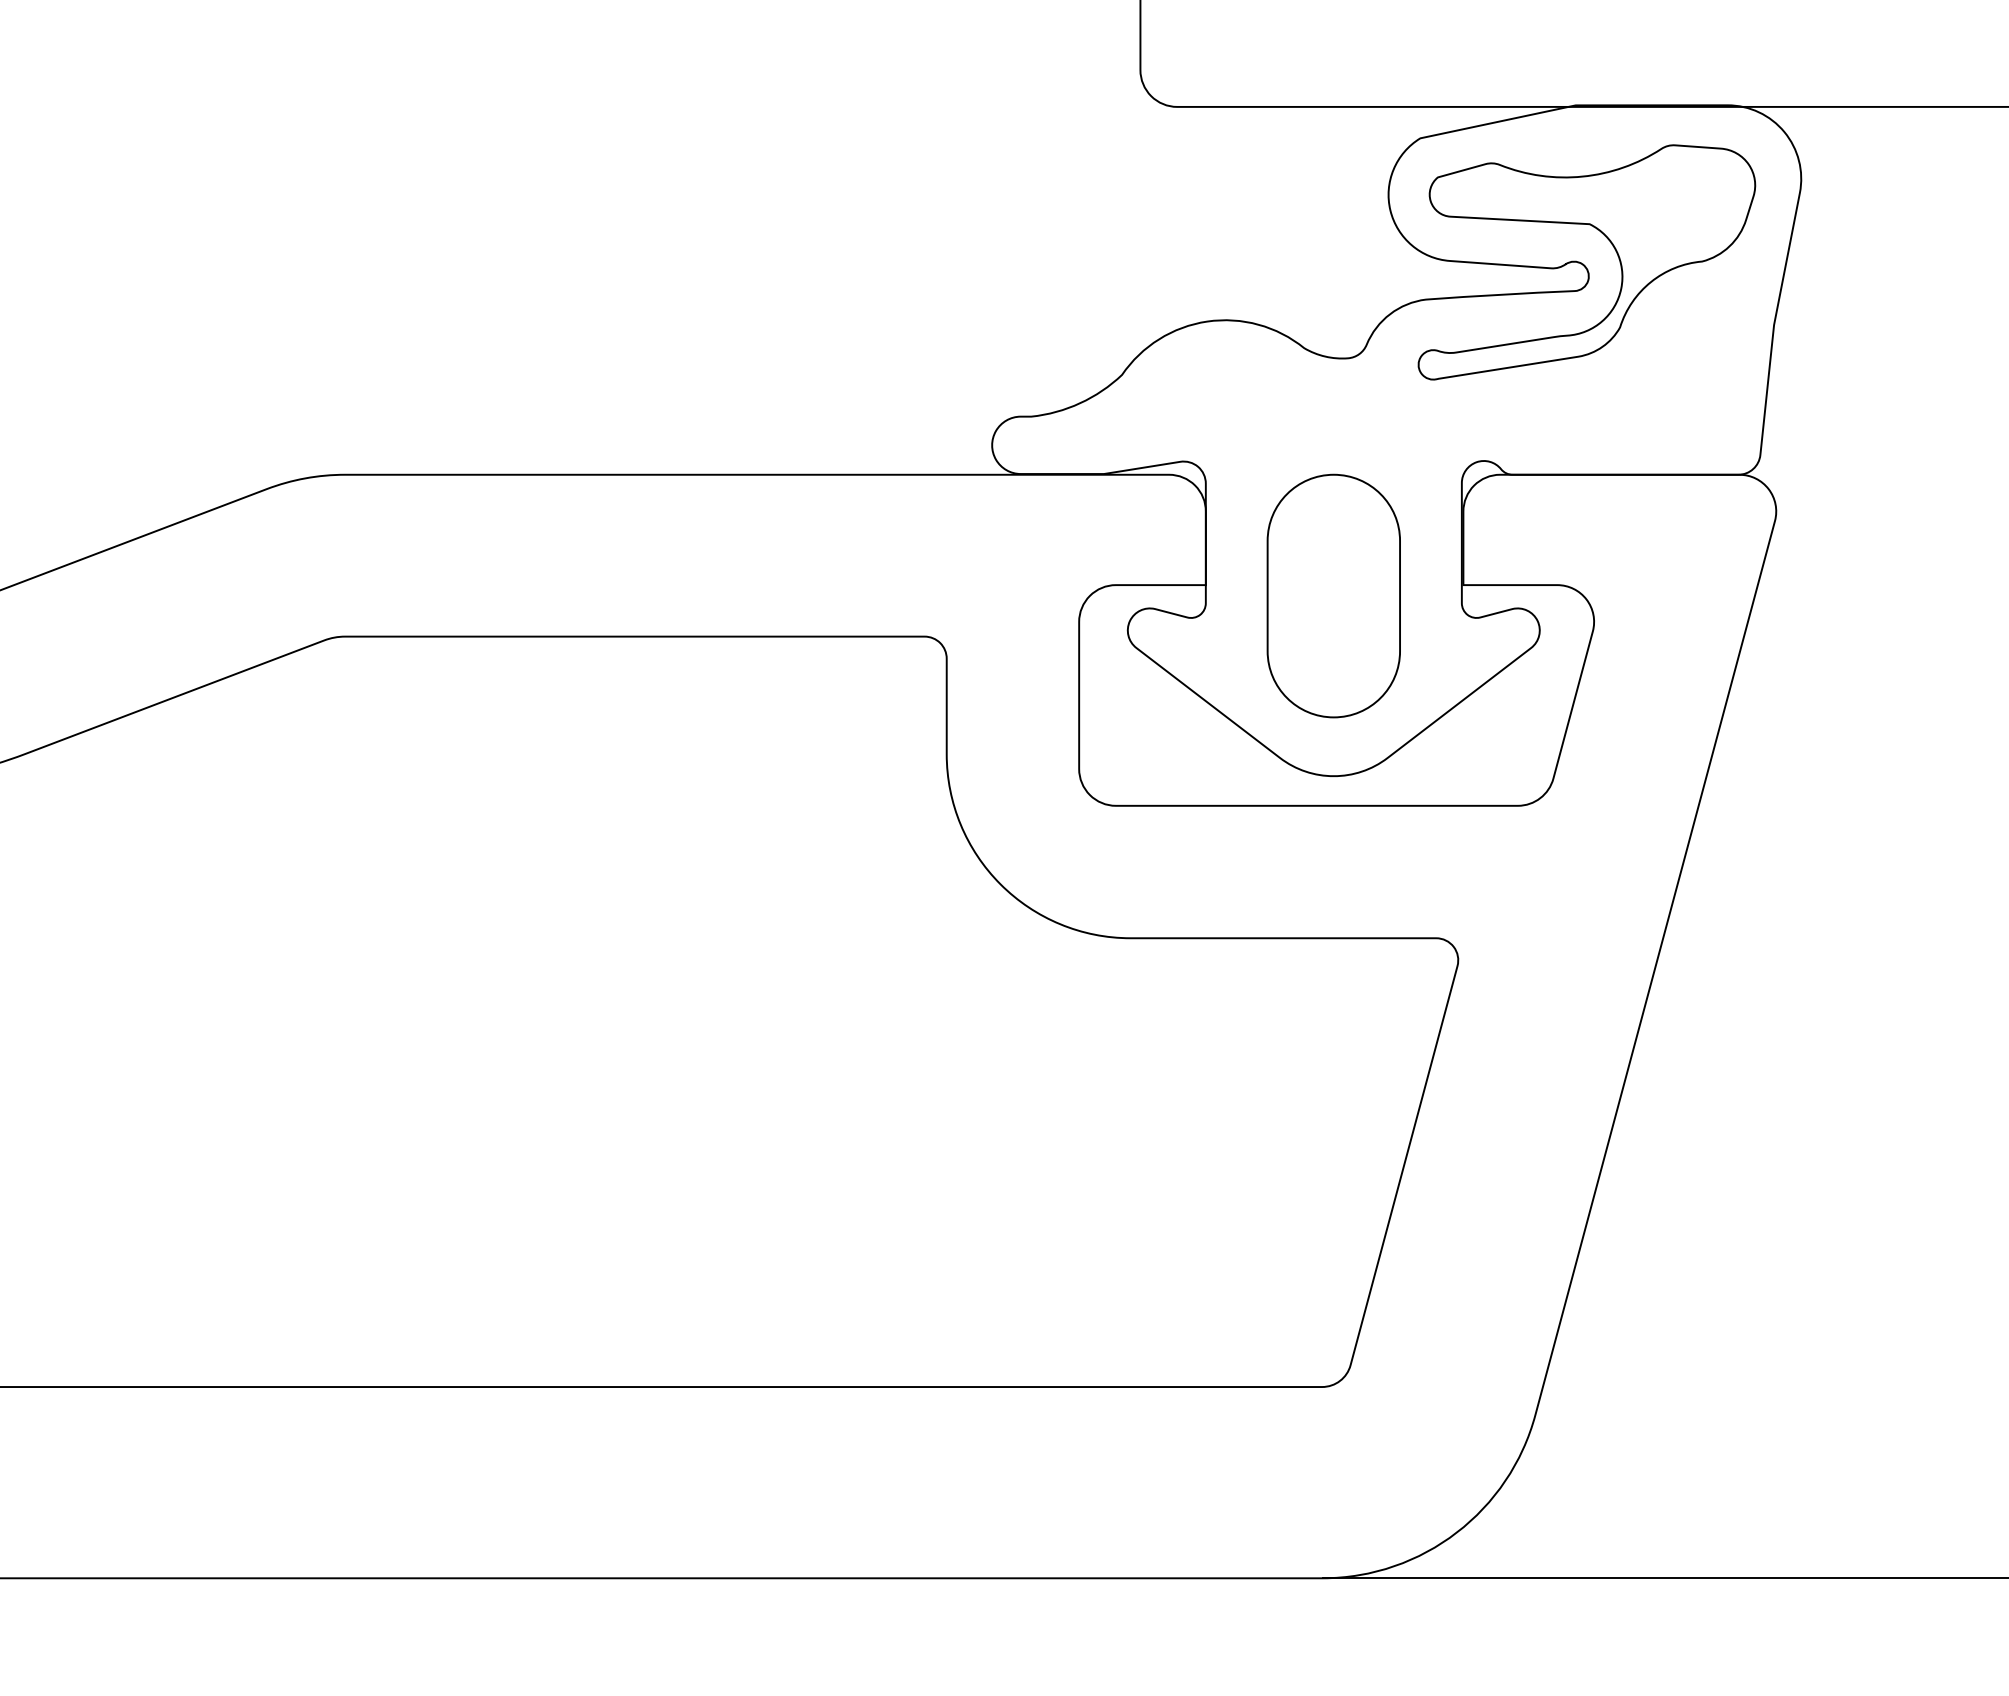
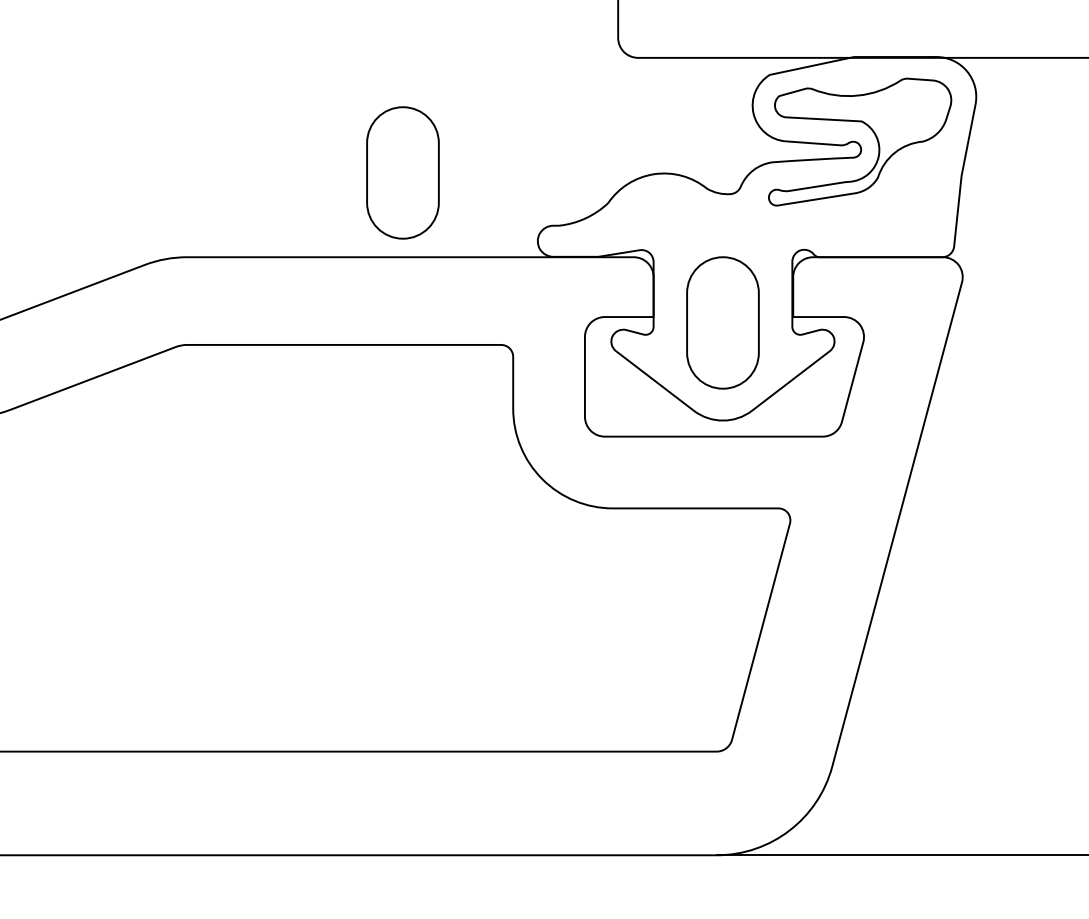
part: (742, 318) -> (402, 172), added

